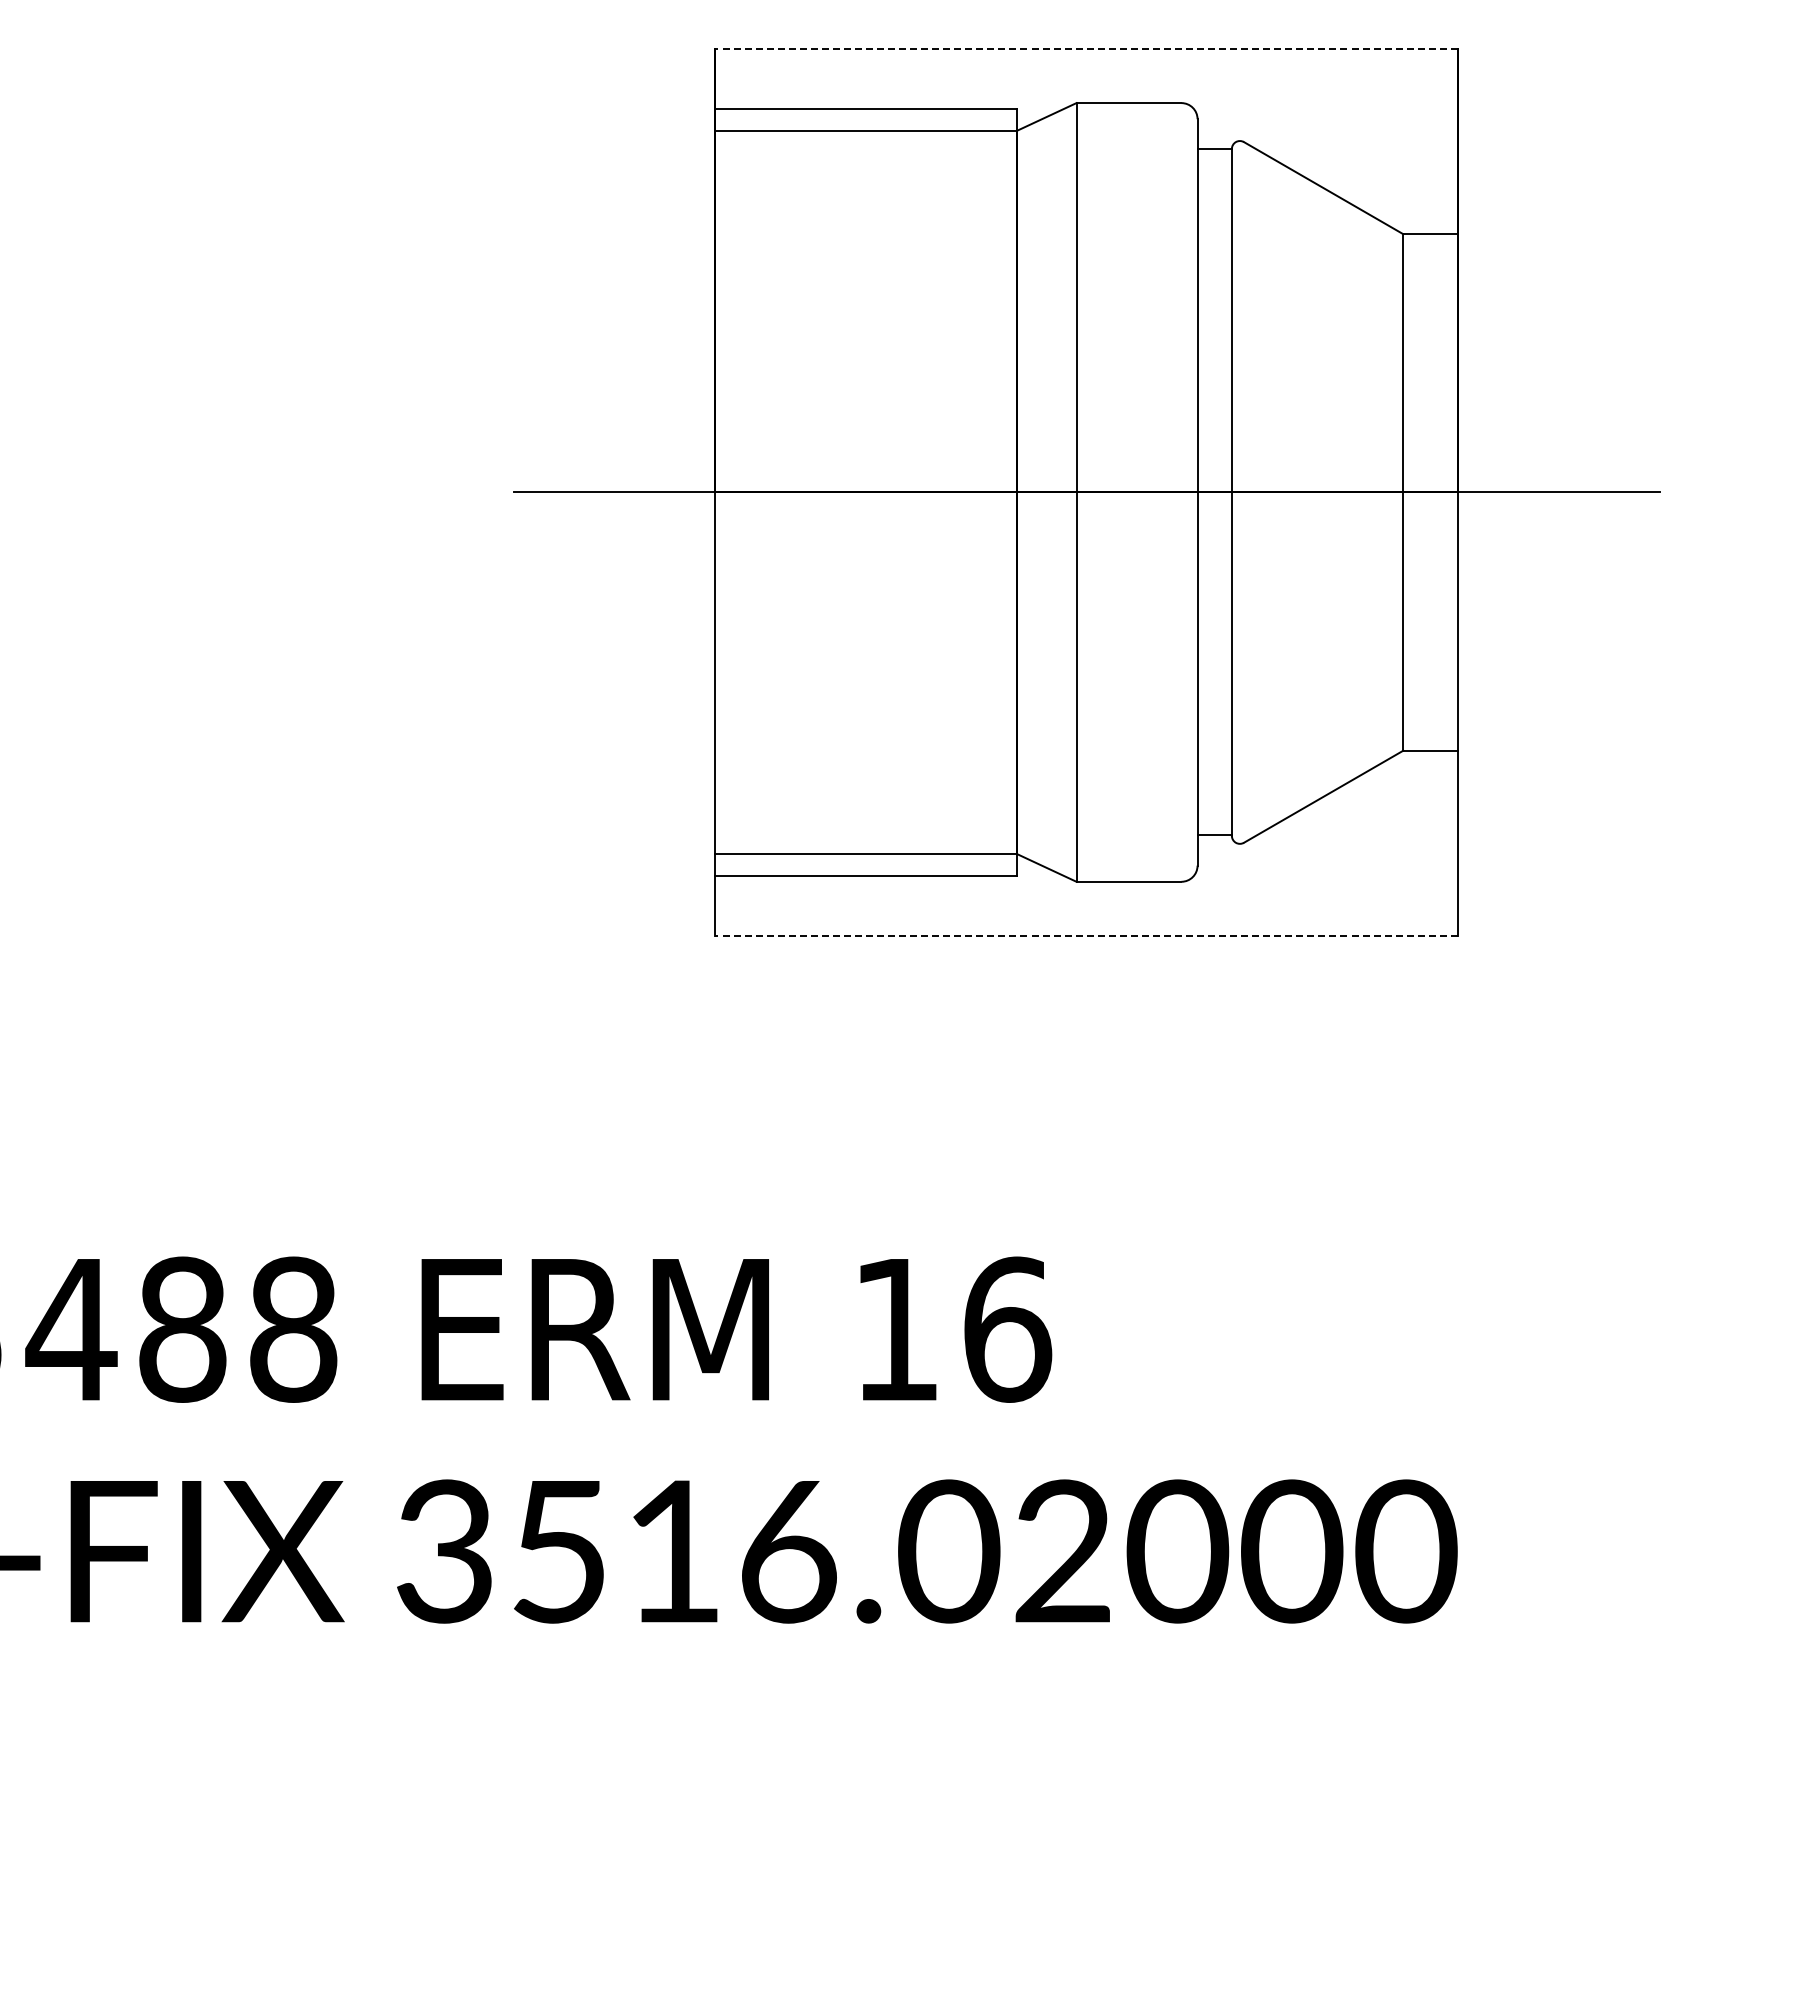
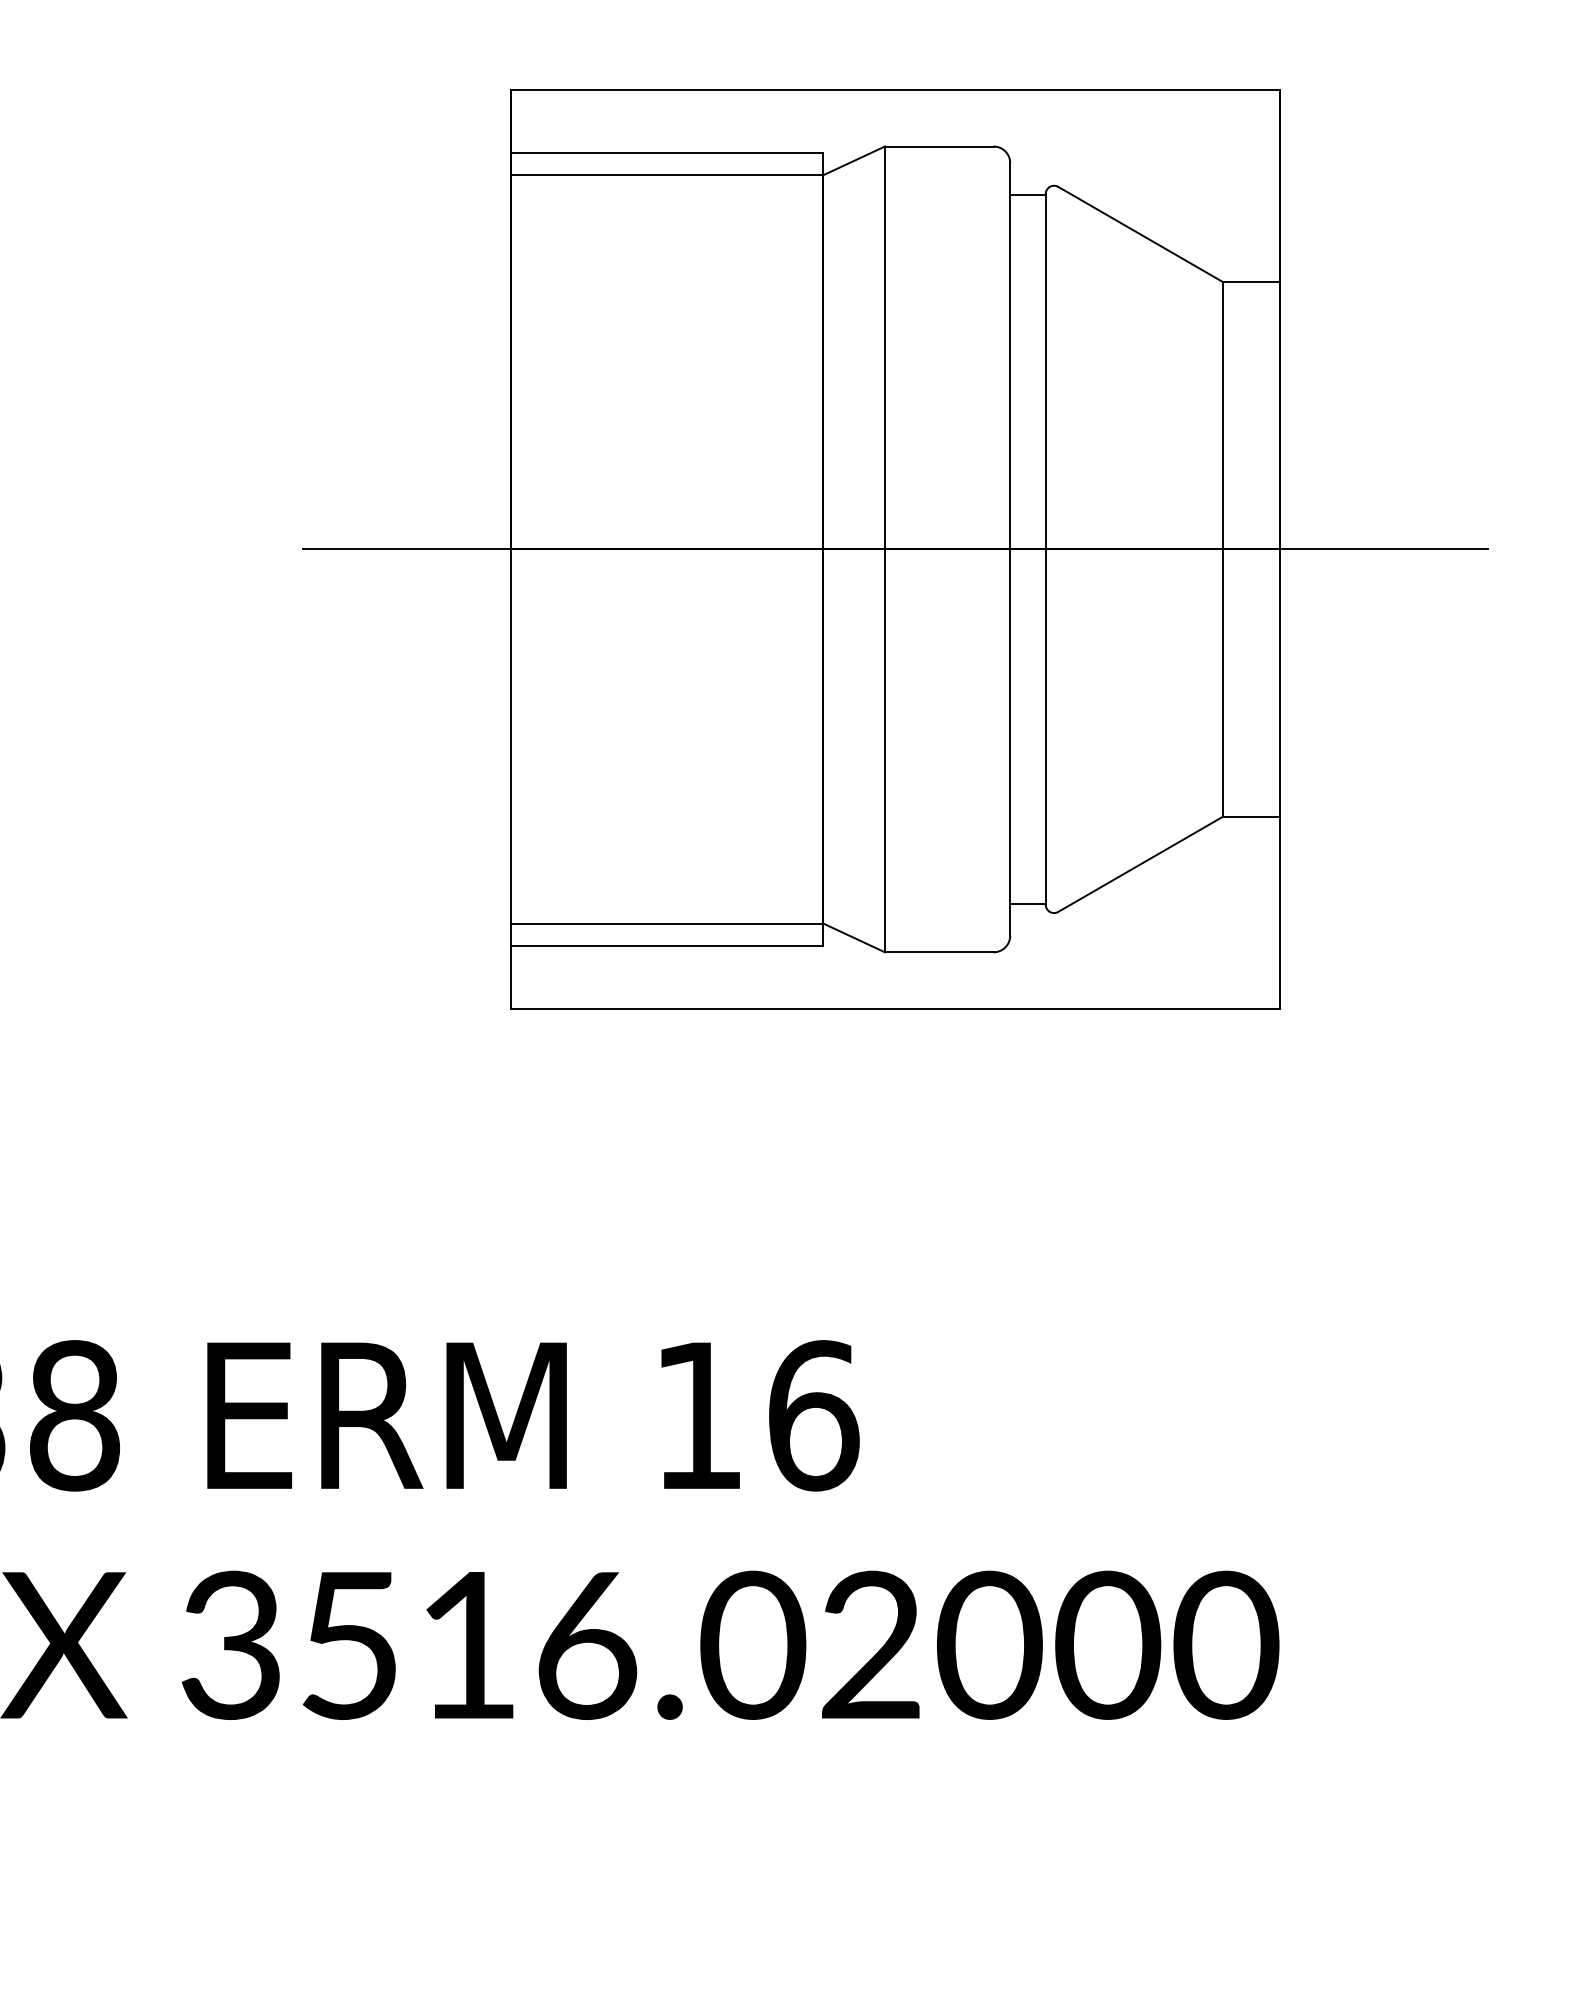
line: (1086, 48) -> (895, 90), dashed -> solid
line: (1086, 936) -> (895, 1008), dashed -> solid

